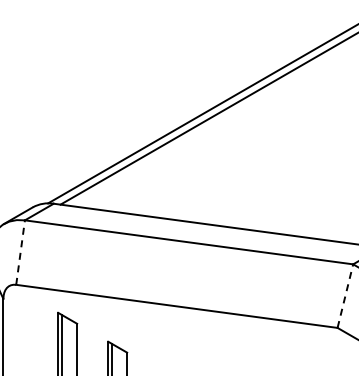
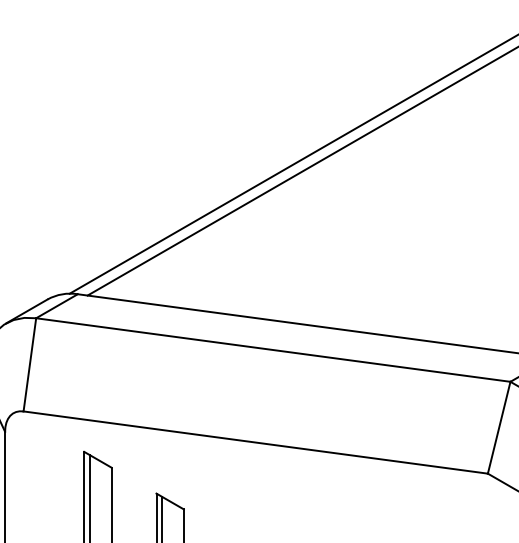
line: (20, 252) -> (29, 364), dashed -> solid
line: (345, 296) -> (499, 428), dashed -> solid

